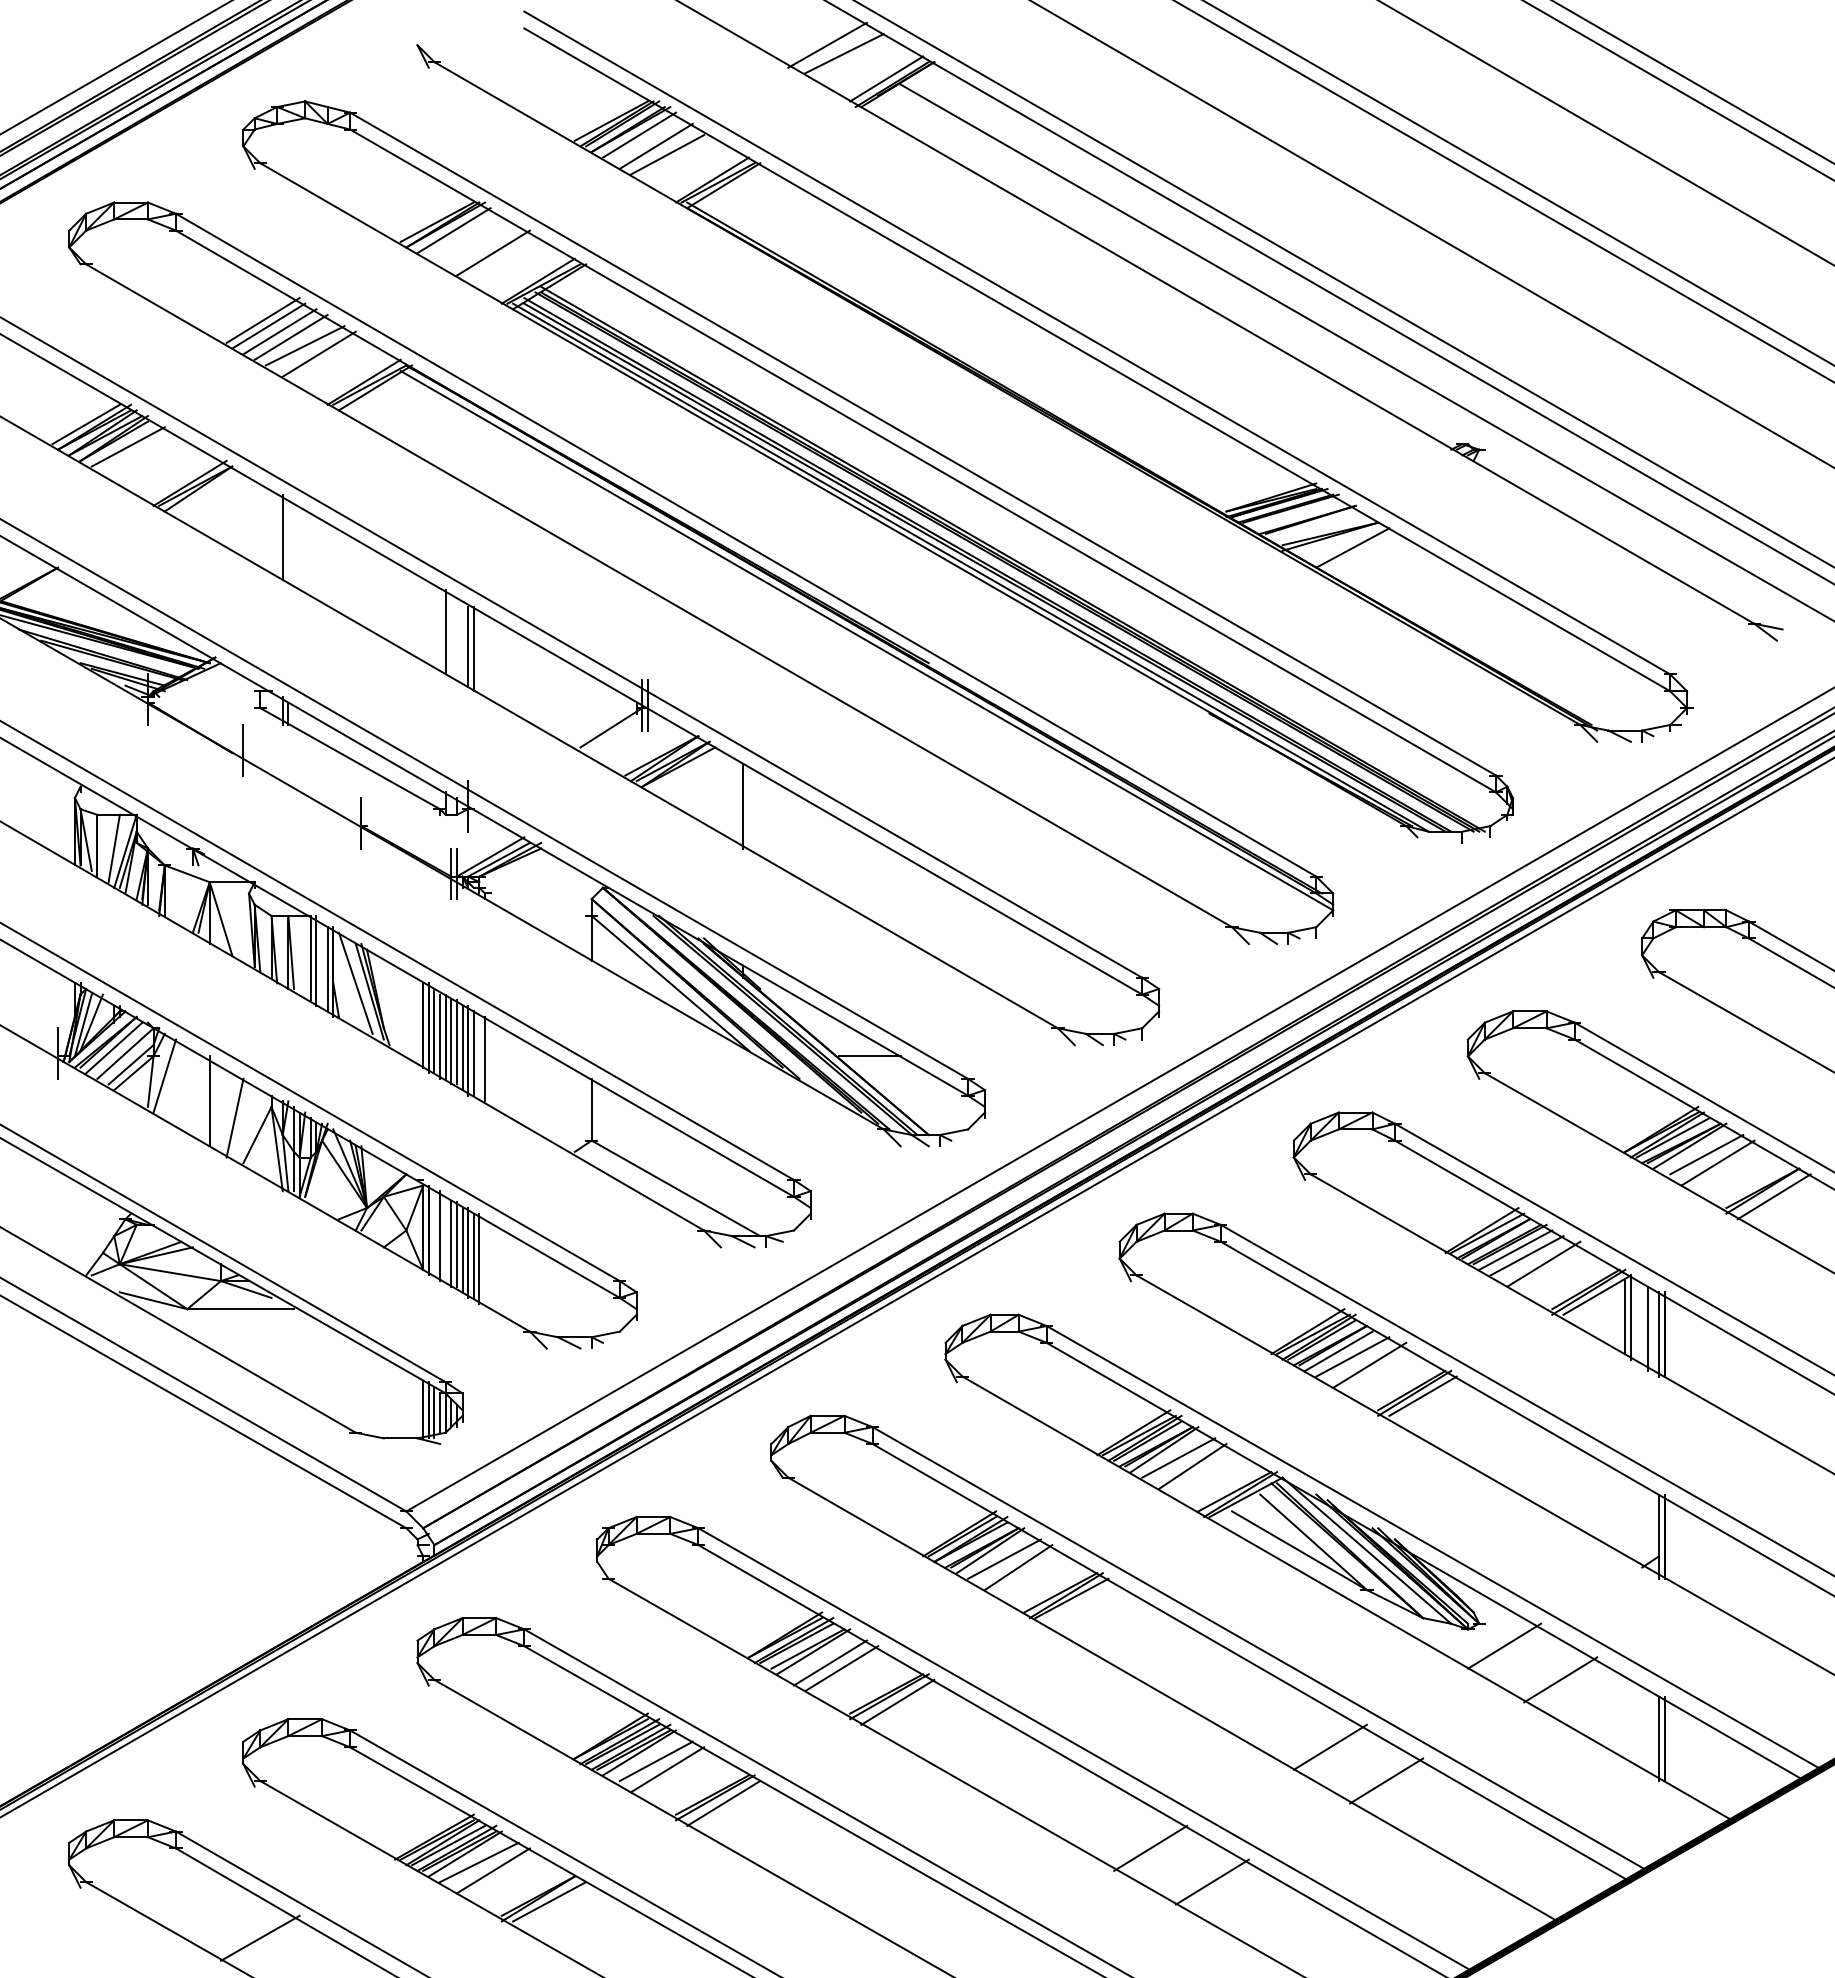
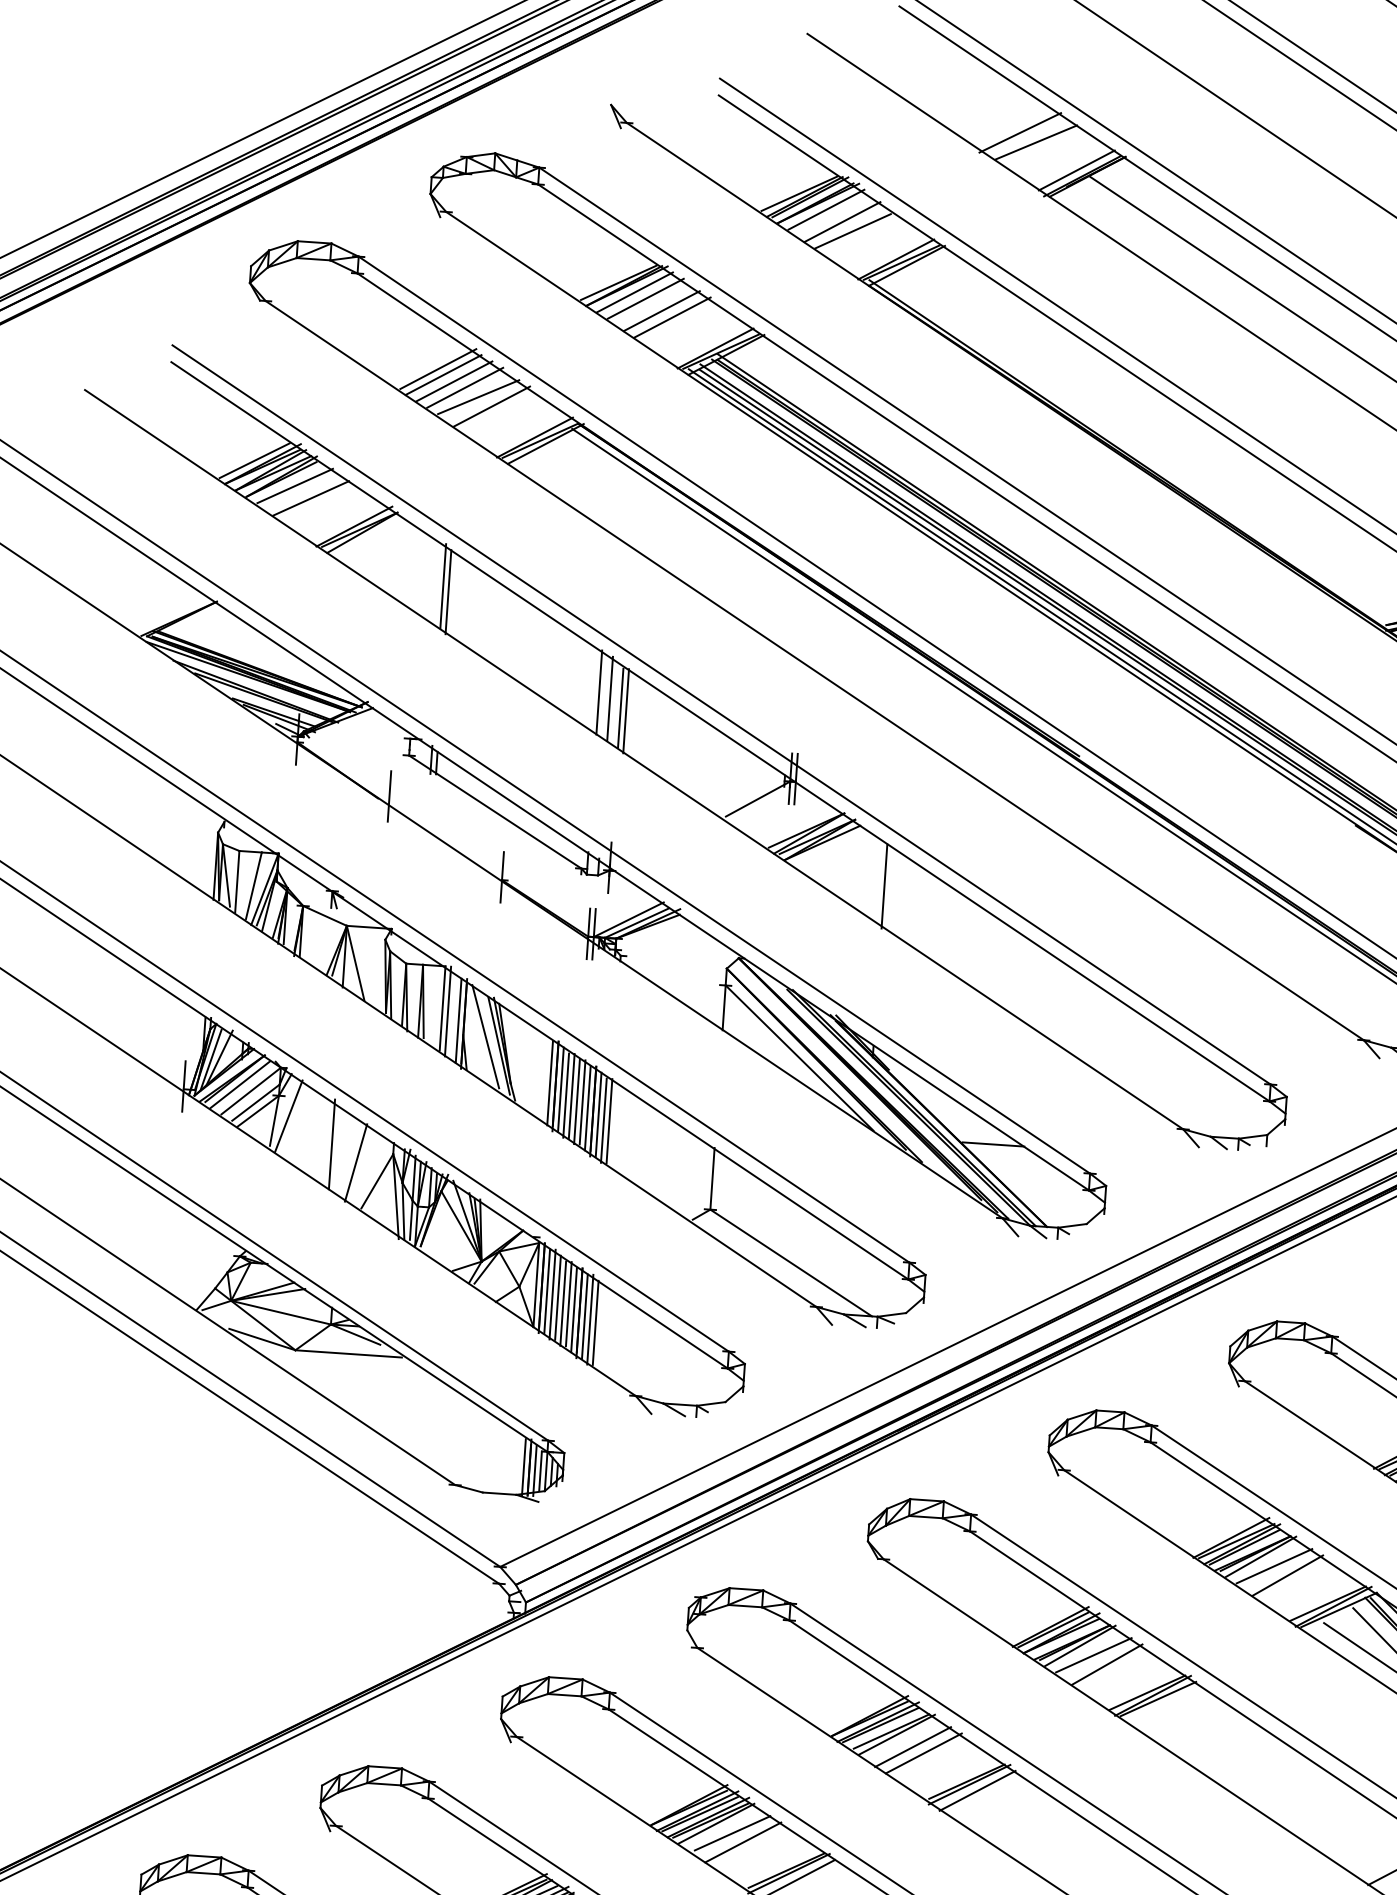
line: (464, 235) -> (645, 297), added
line: (481, 247) -> (661, 311), added
line: (144, 457) -> (310, 497), added
line: (288, 542) -> (448, 592), added
line: (456, 637) -> (609, 698), added
line: (479, 1059) -> (603, 1121), added
line: (434, 1233) -> (547, 1291), added
line: (445, 1238) -> (557, 1297), added
line: (484, 1261) -> (595, 1322), added

